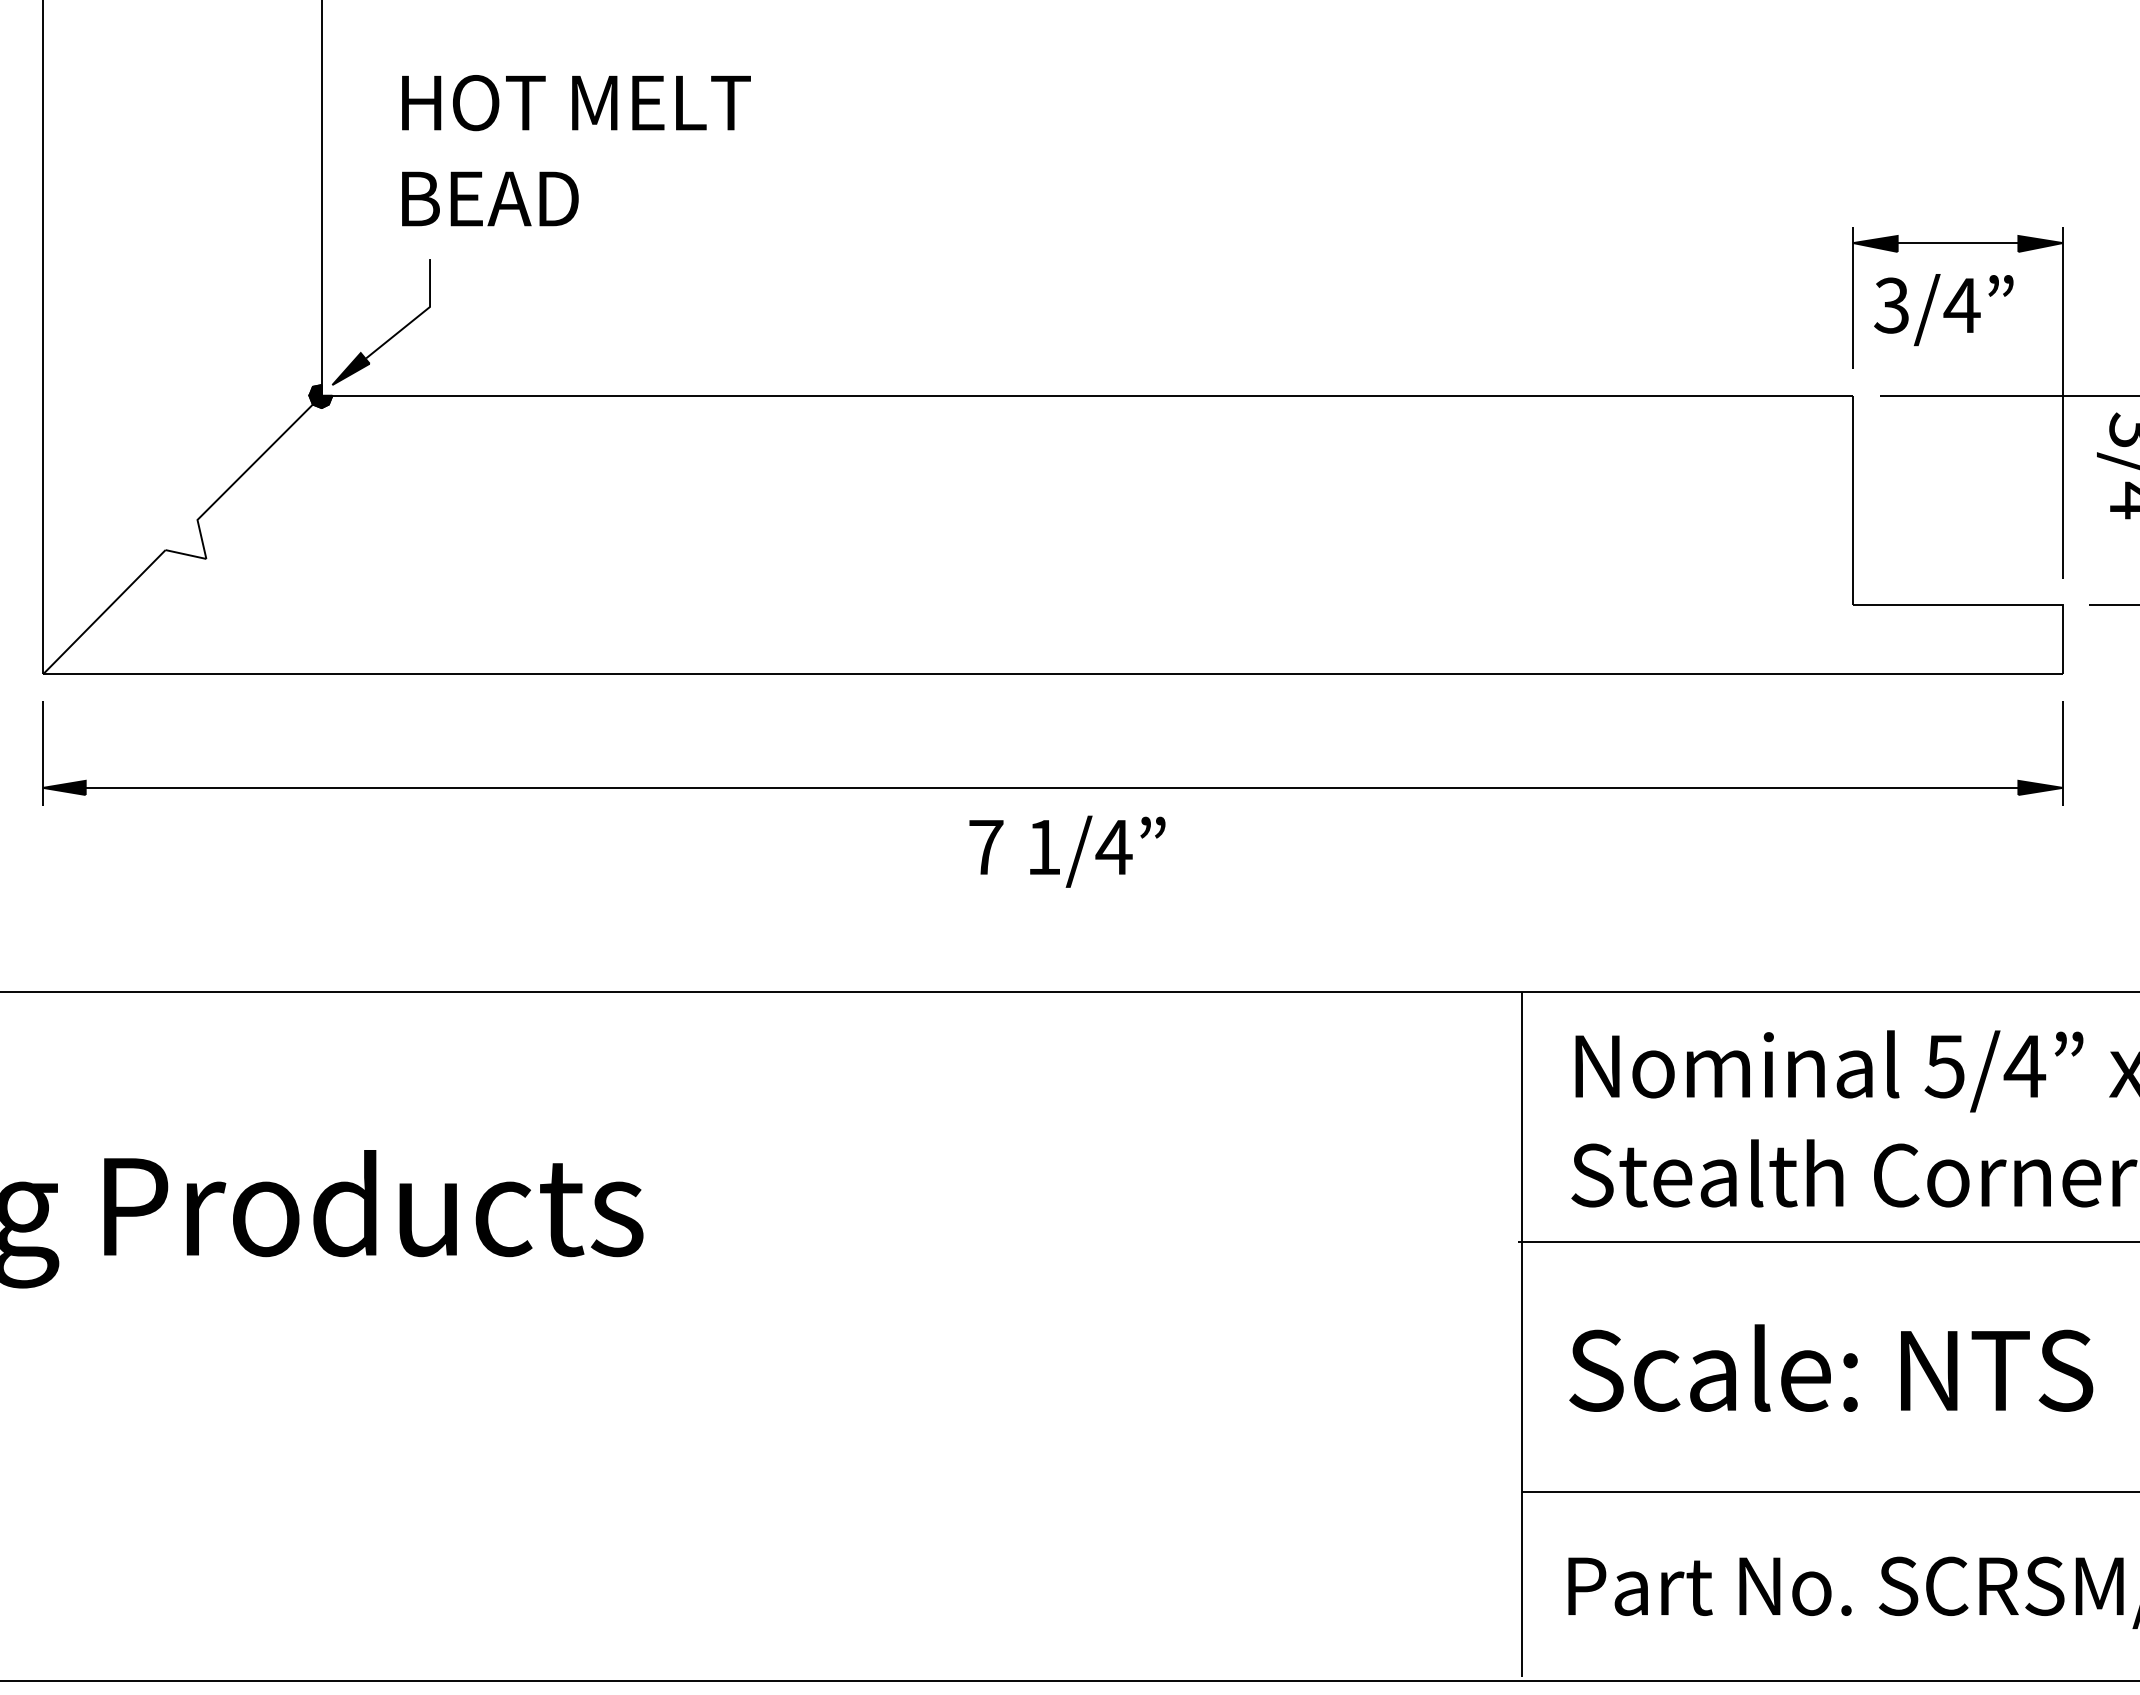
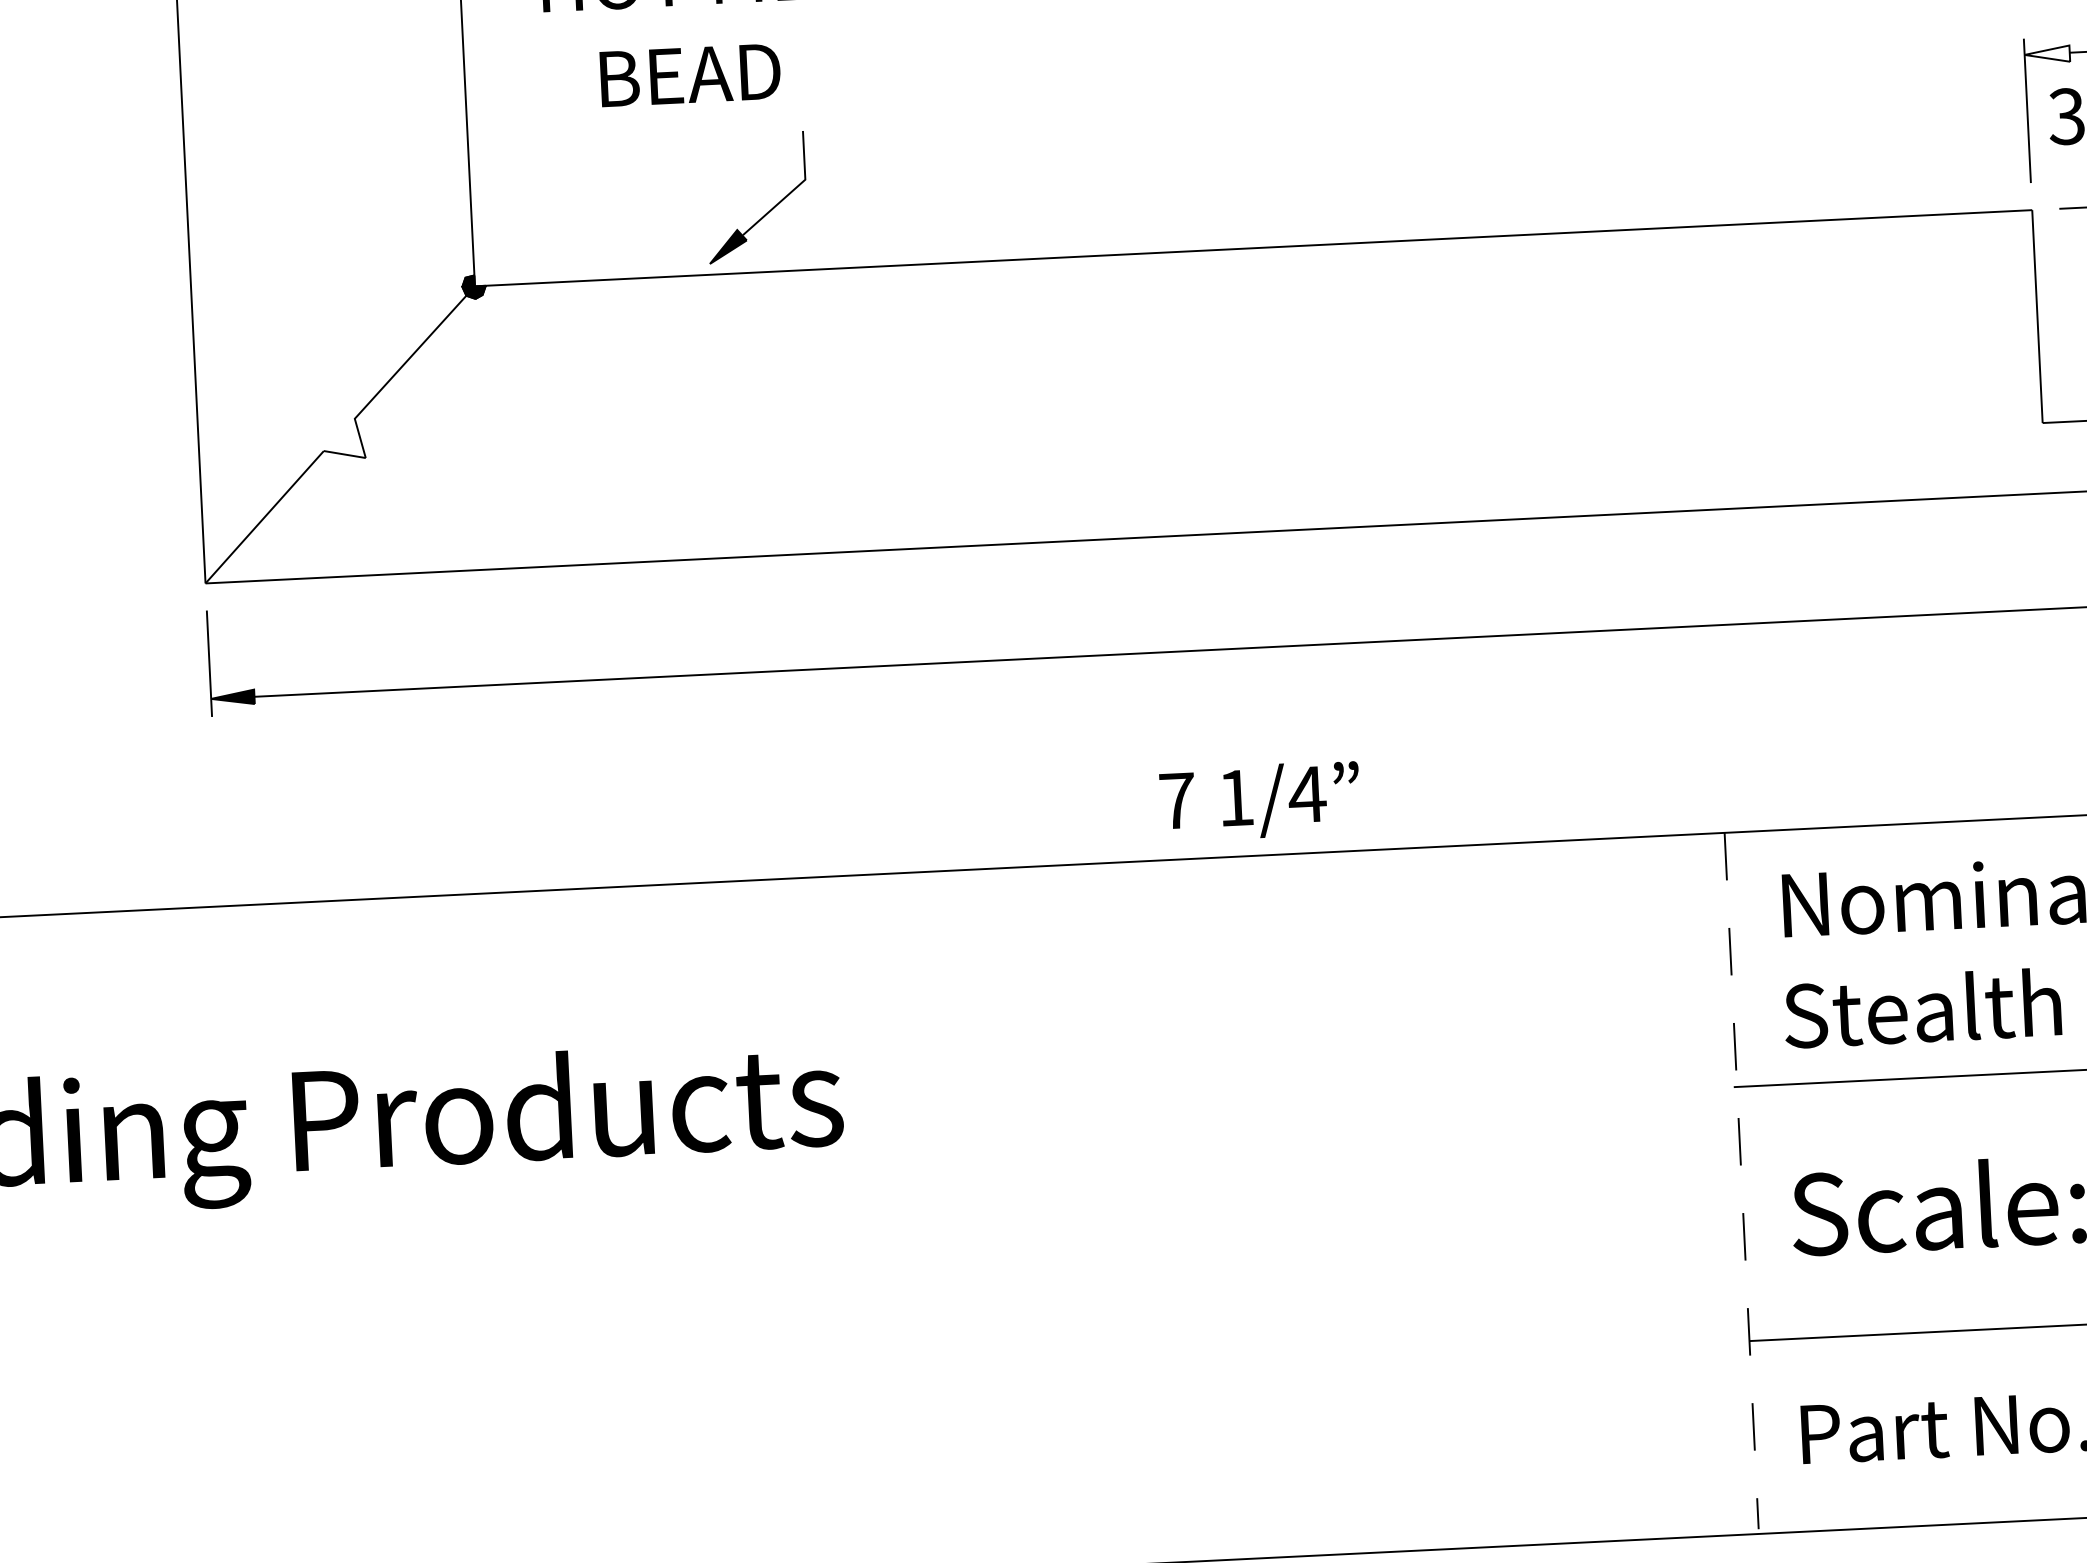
text: (490, 198) -> (690, 74), moved
fill: (1875, 243) -> (2047, 54), removed
part: (392, 335) -> (768, 210), moved
text: (1067, 851) -> (1260, 801), moved
line: (1521, 1334) -> (1741, 1181), solid -> dashed

